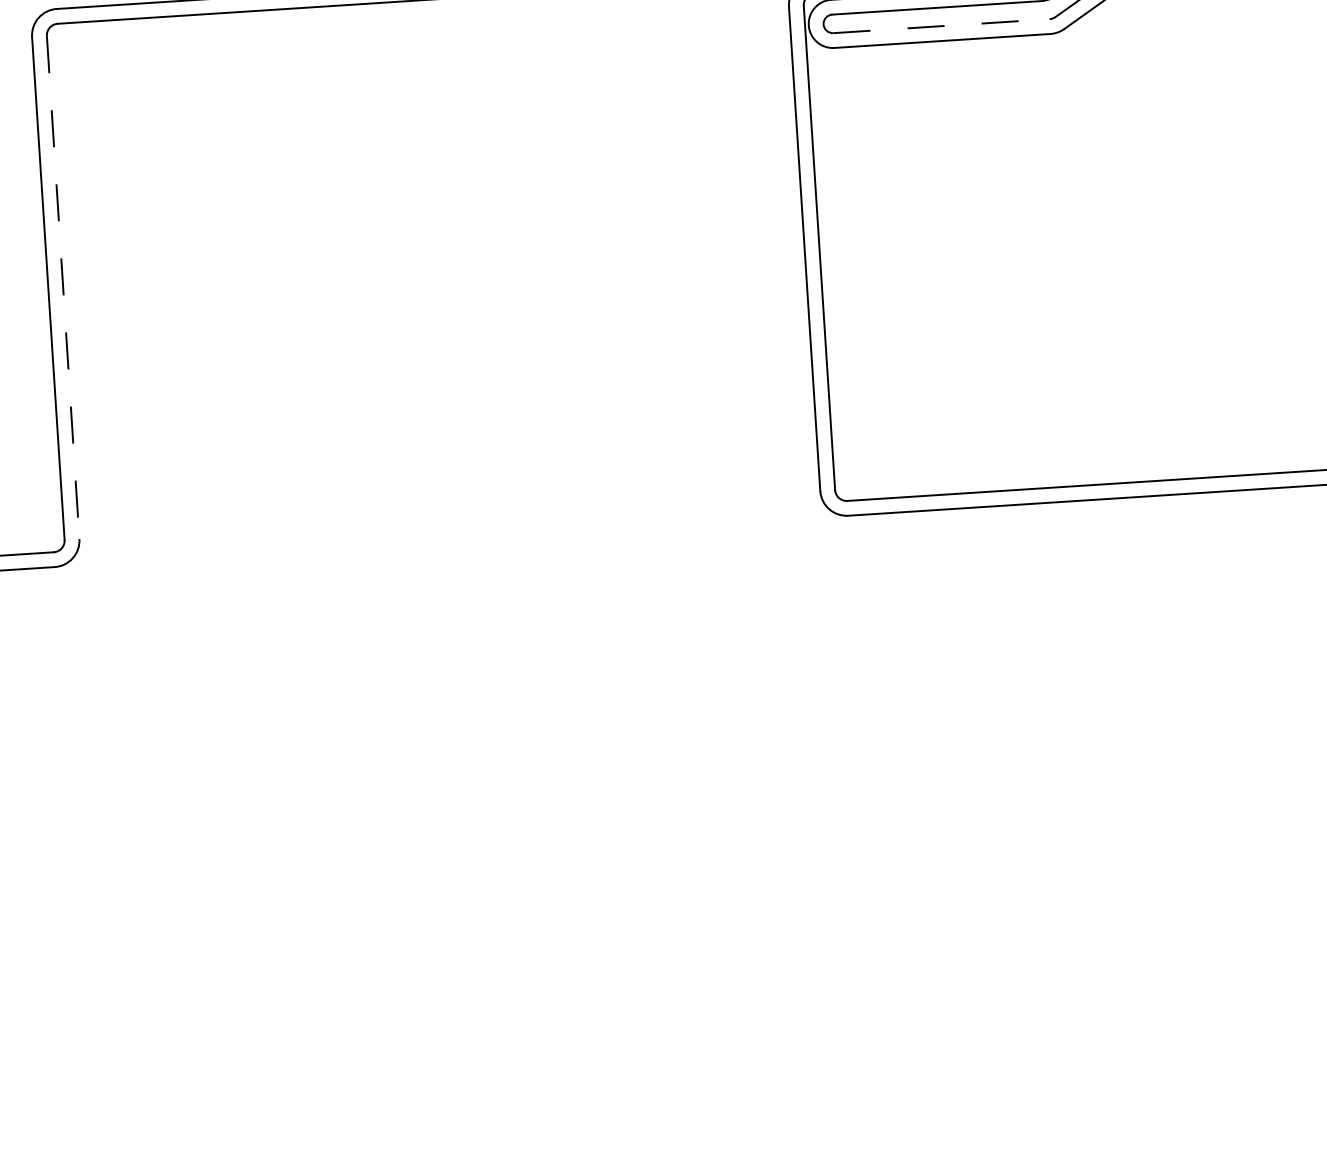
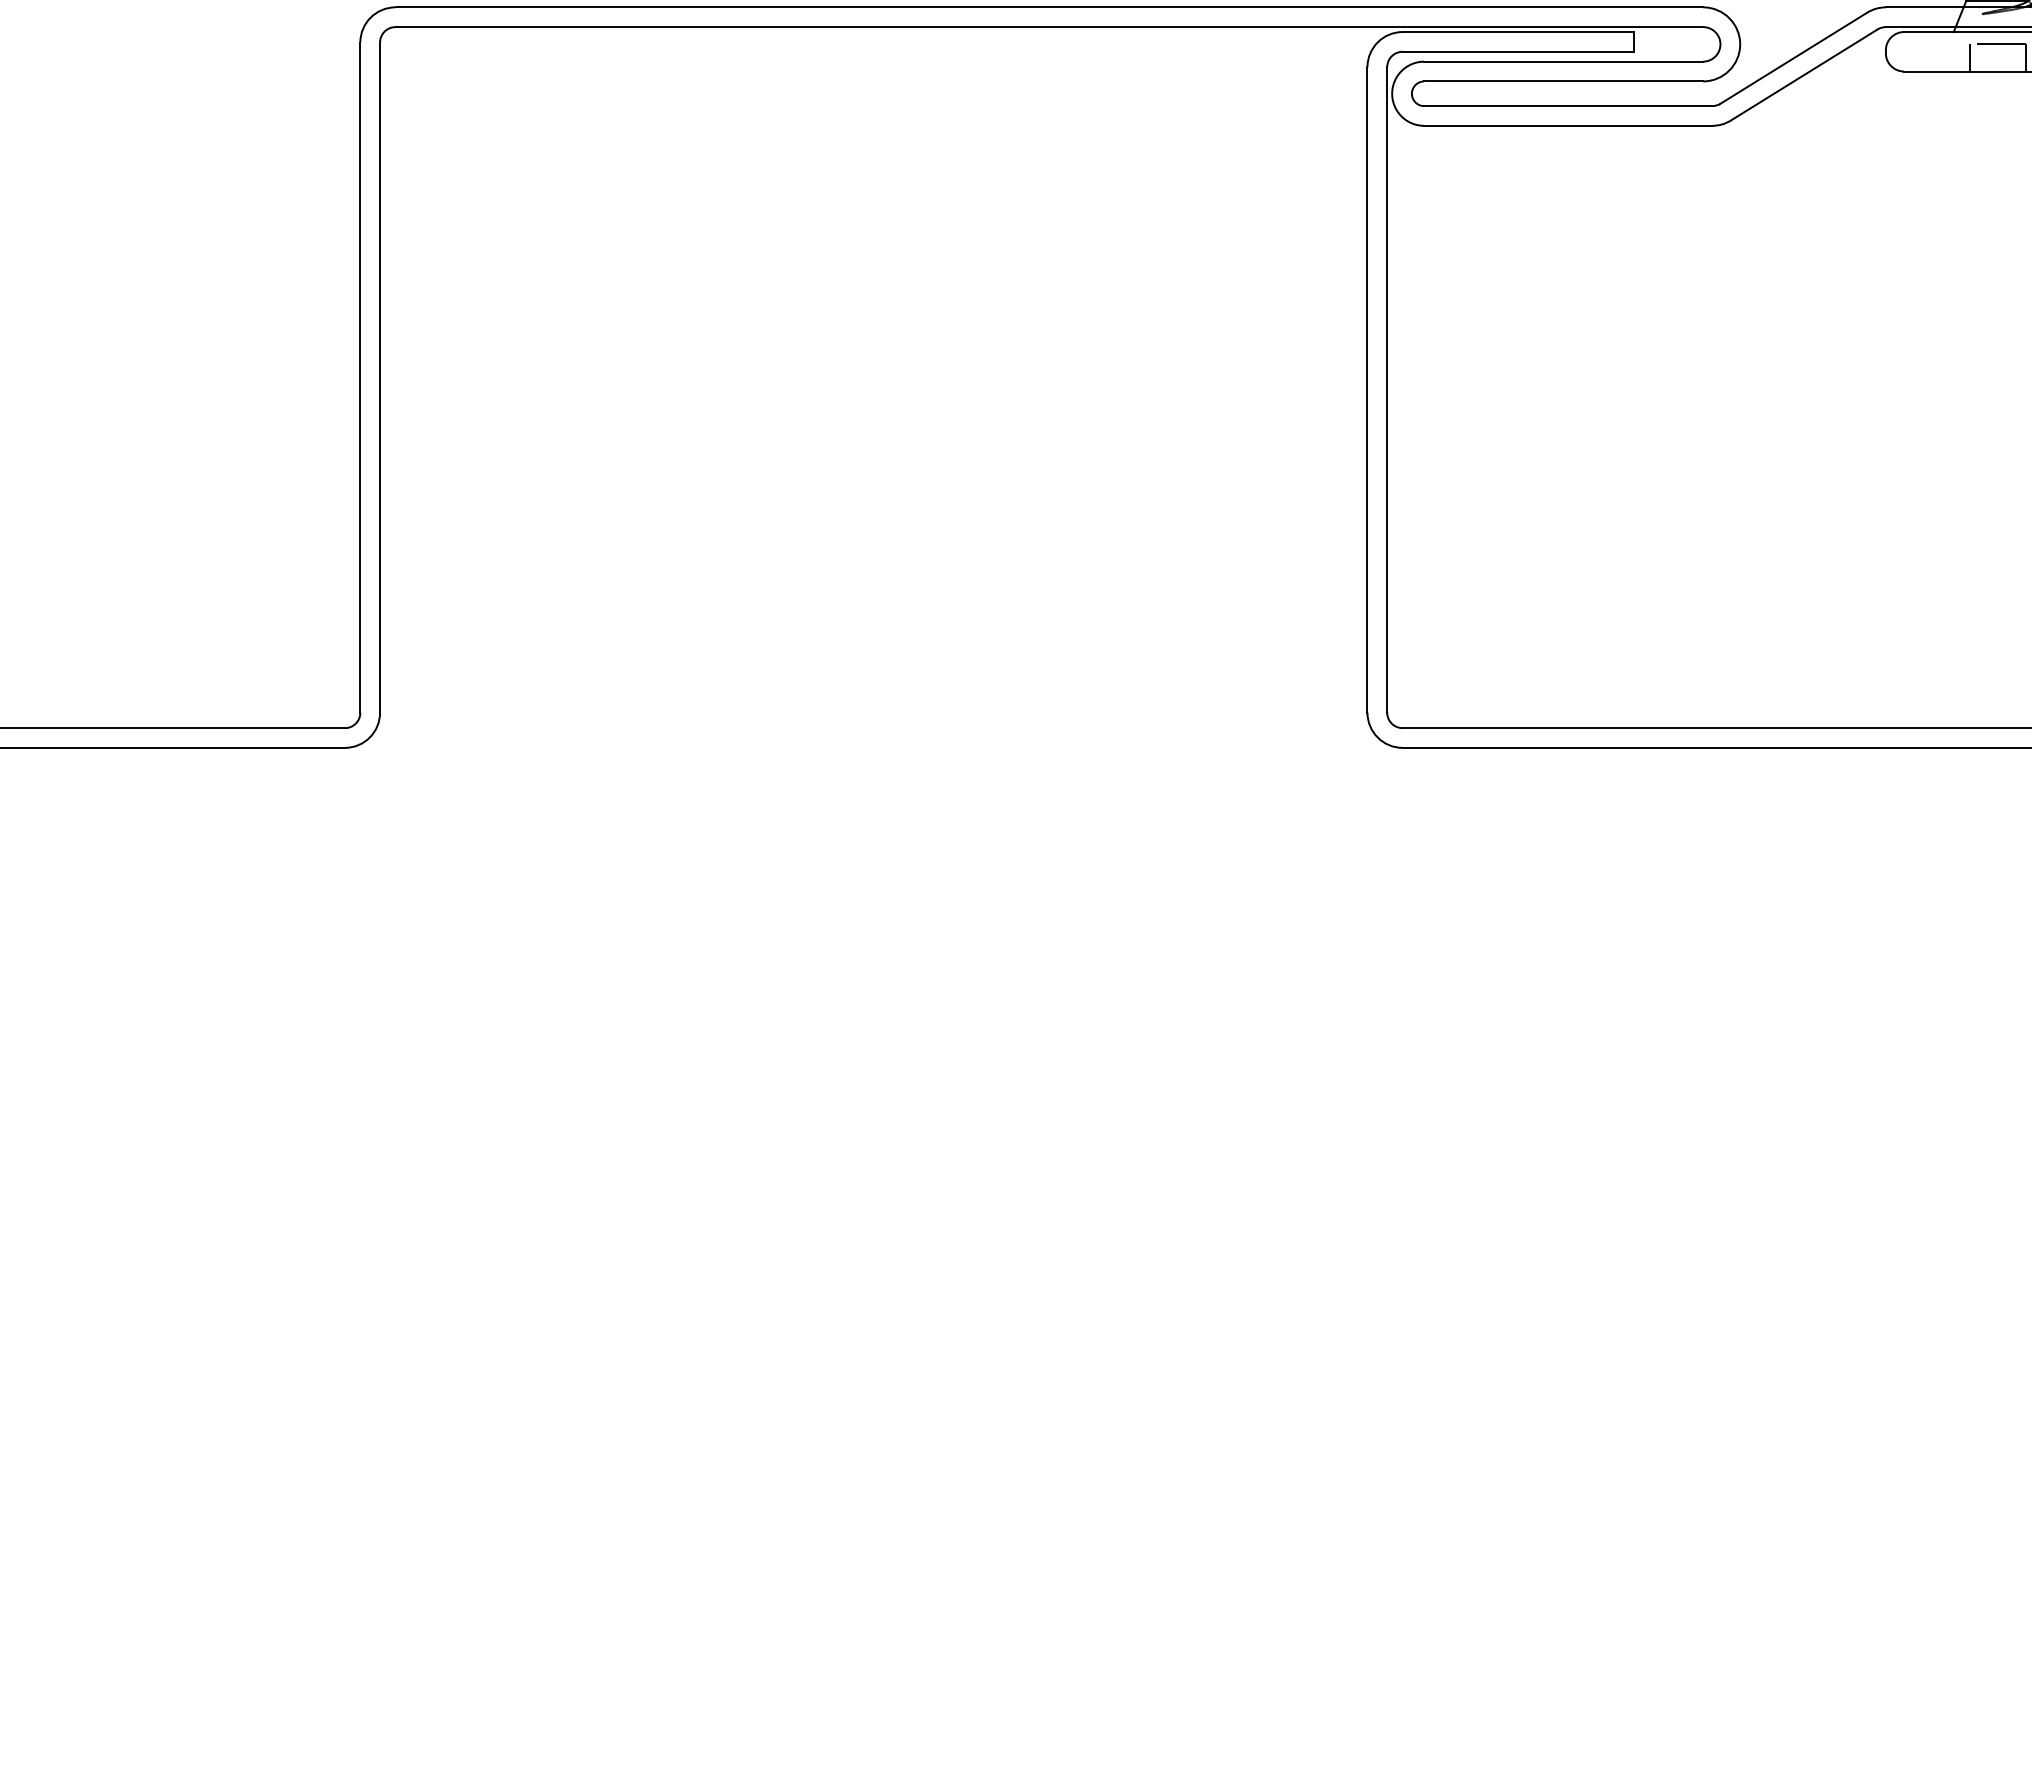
line: (941, 26) -> (1568, 106), dashed -> solid
line: (63, 288) -> (380, 378), dashed -> solid

